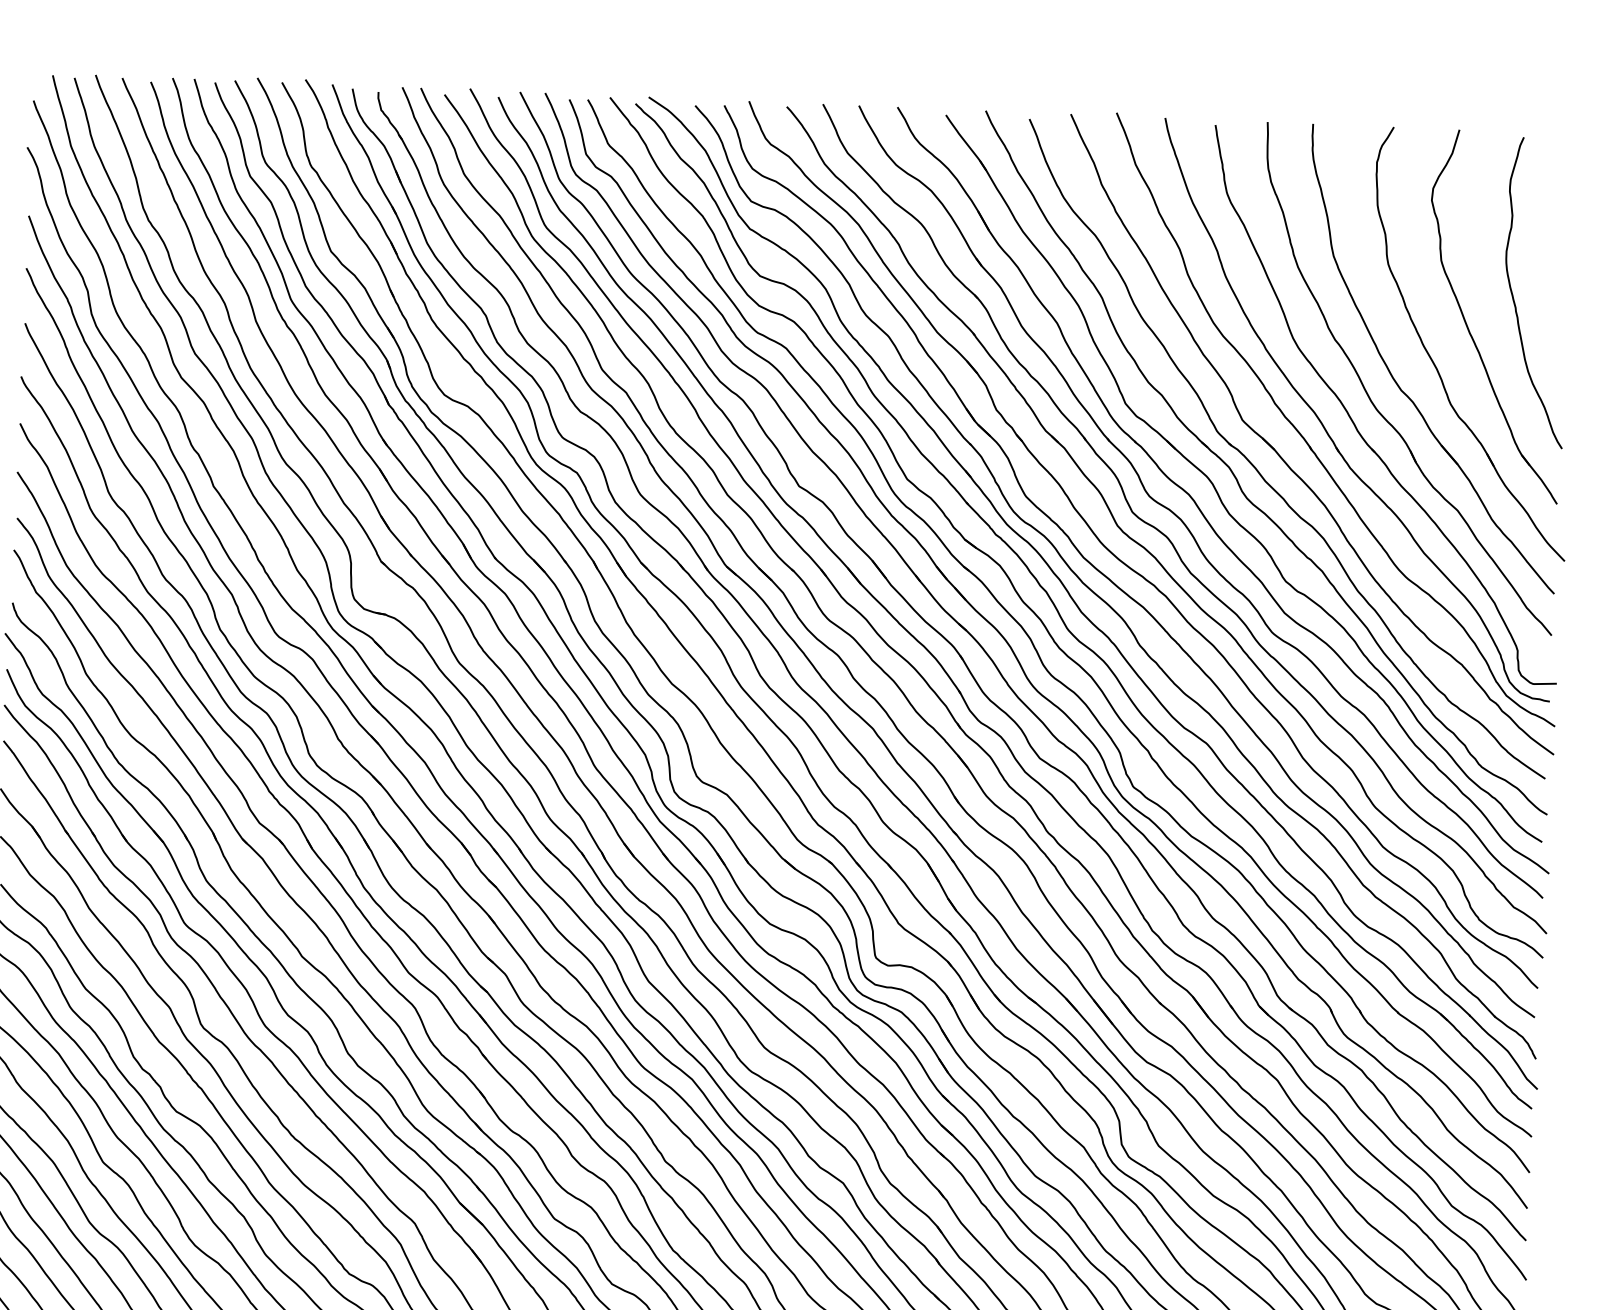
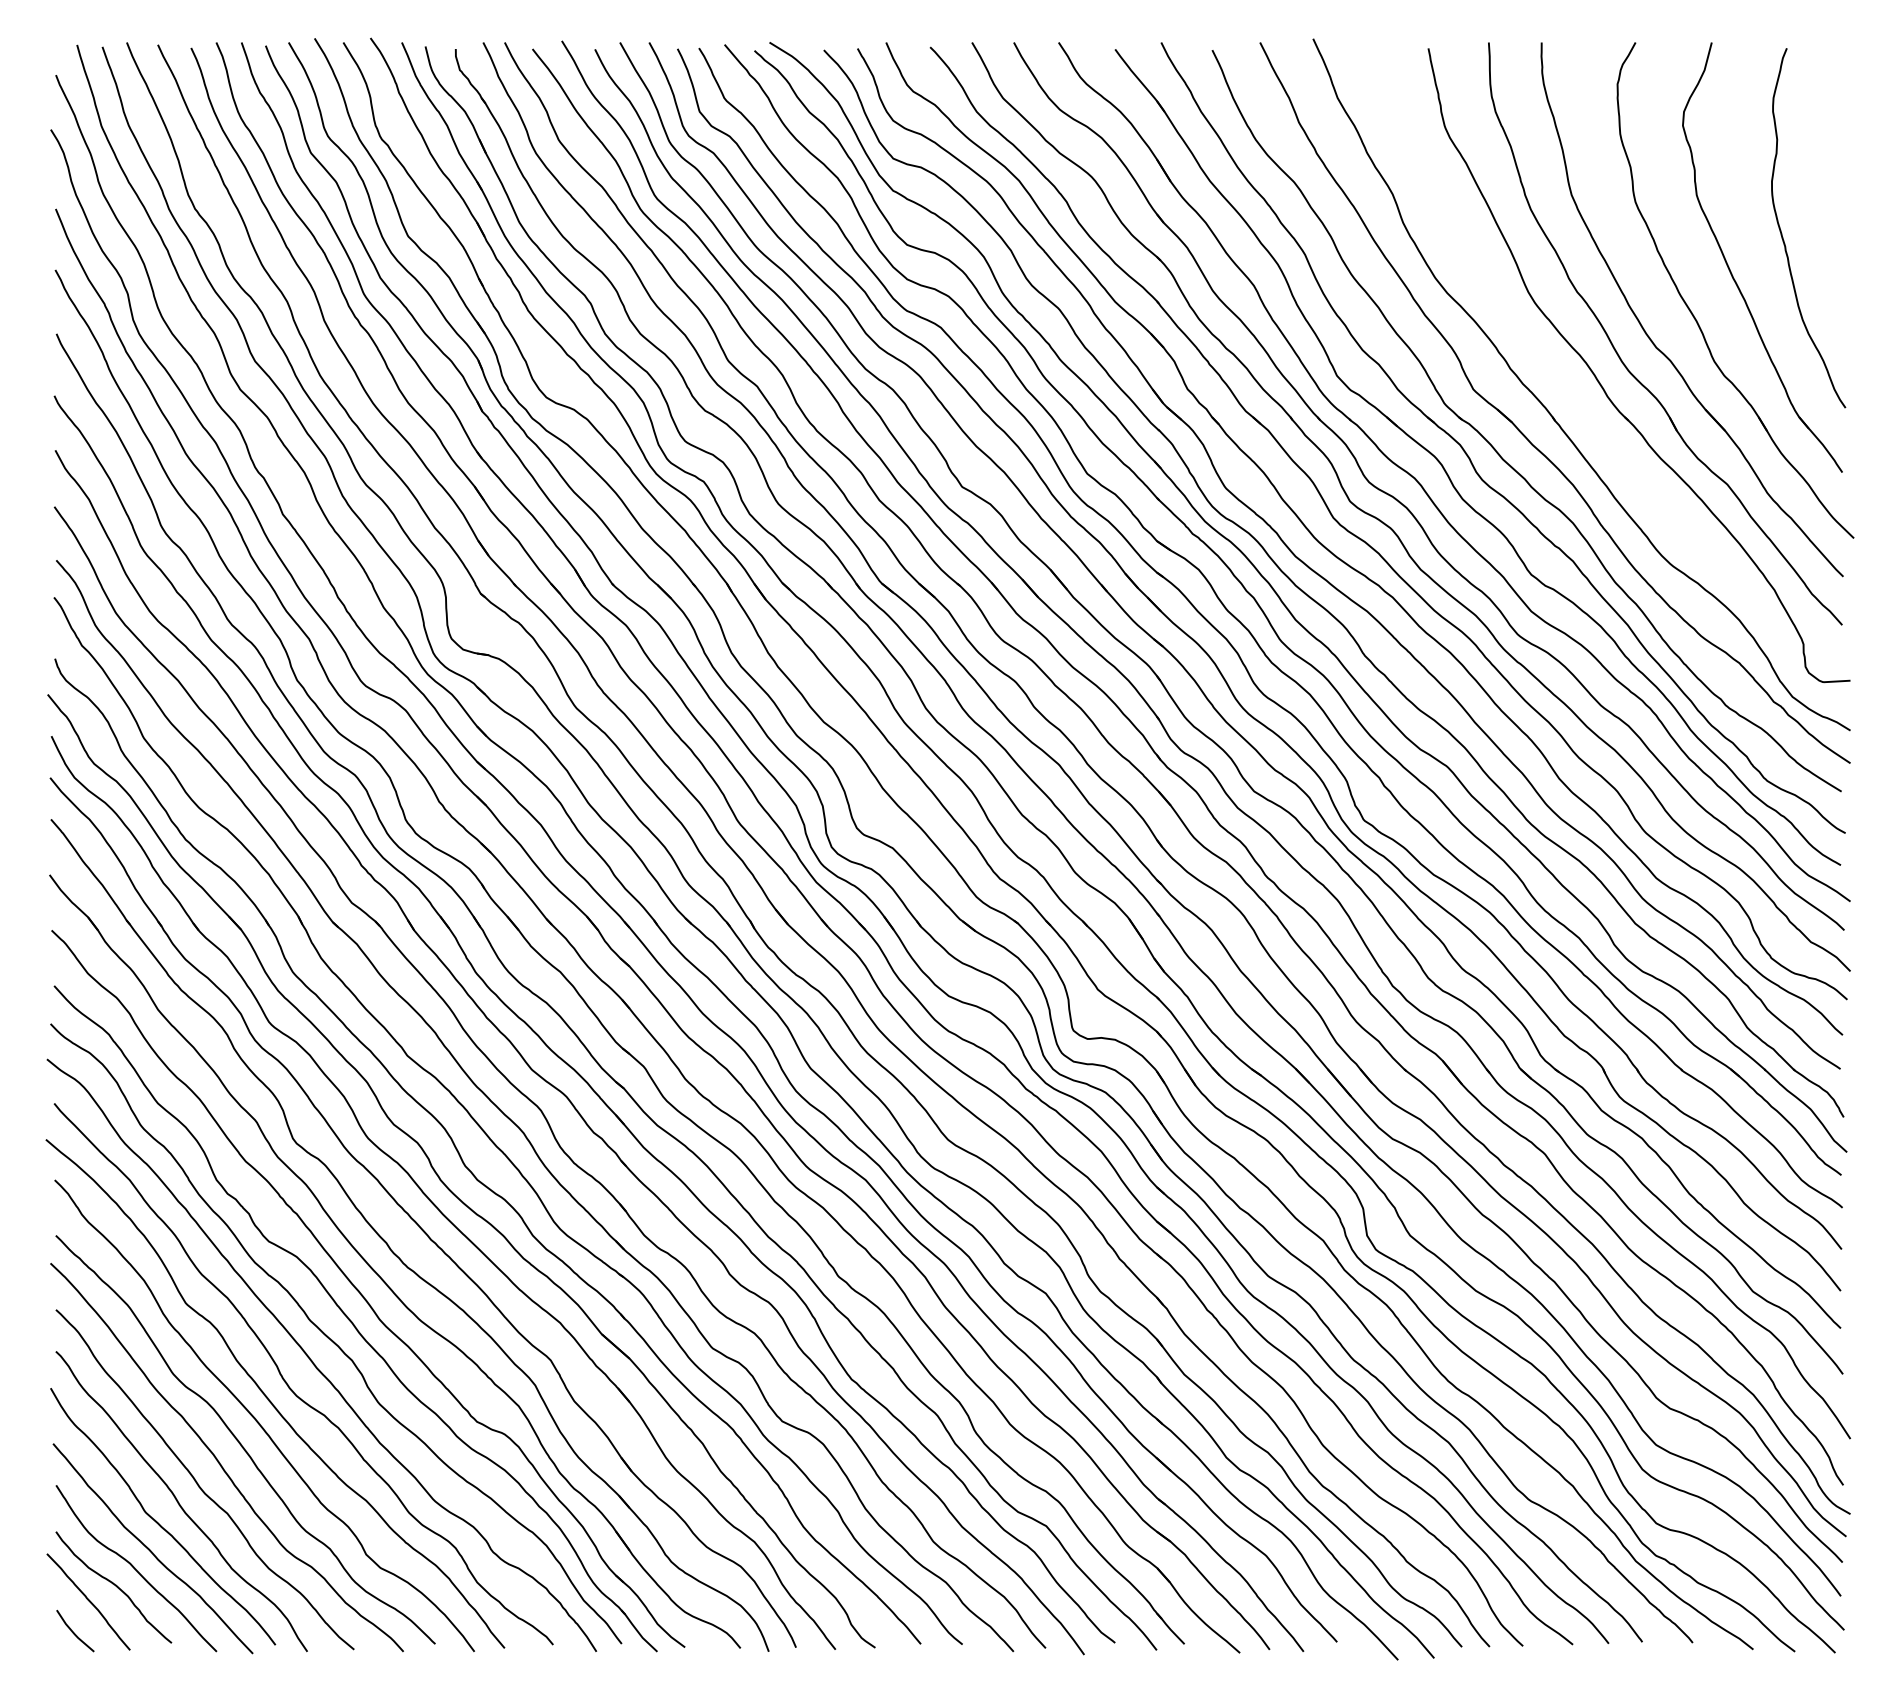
part: (1324, 426) -> (1569, 393), removed

